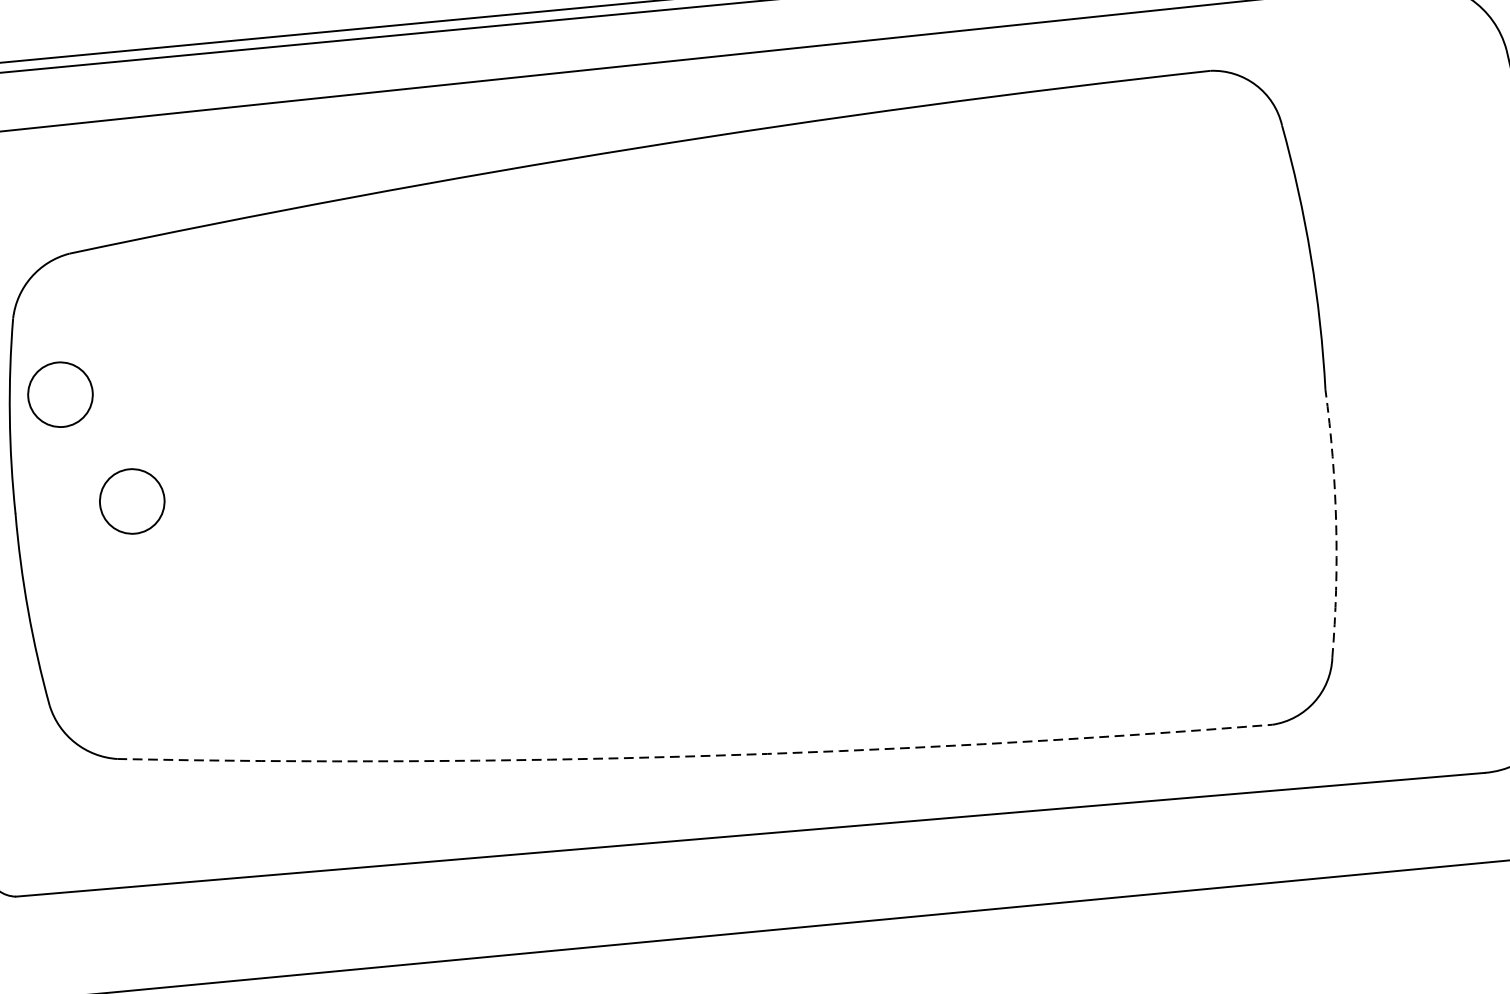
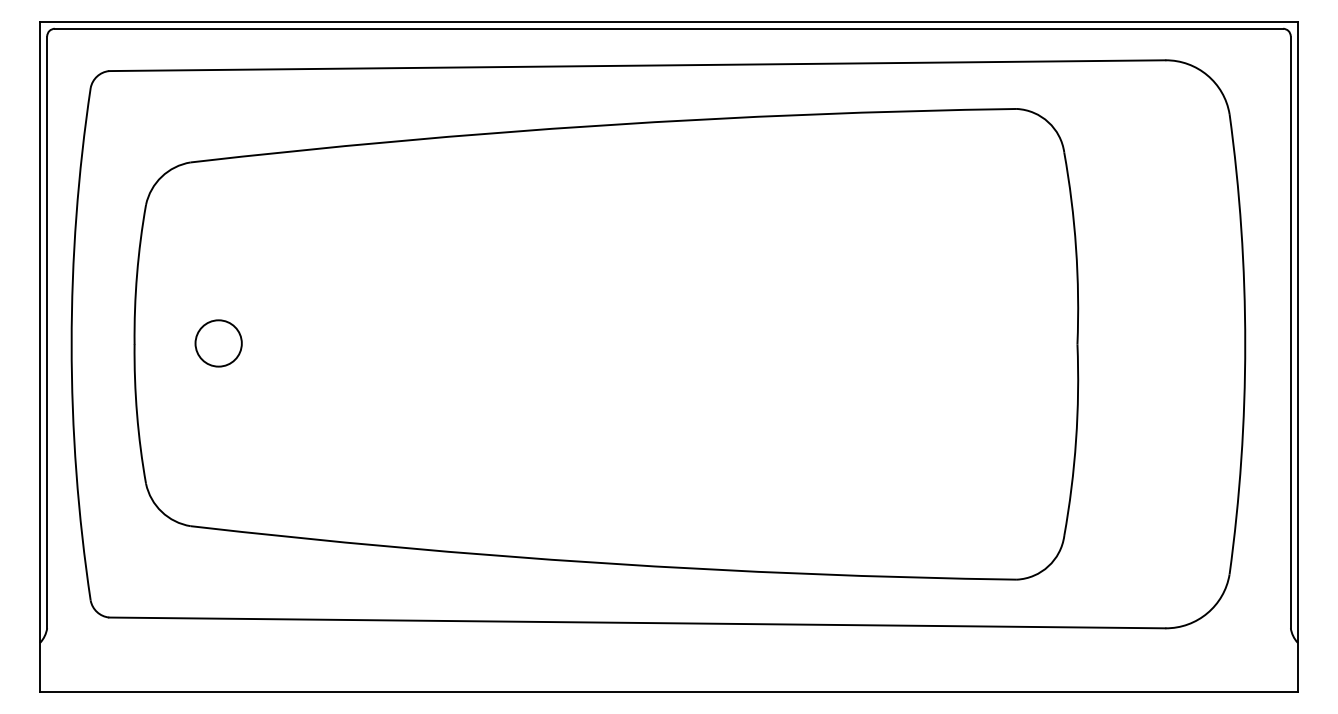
circle: (60, 394) -> (174, 262), removed
arc: (1336, 523) -> (1076, 440), dashed -> solid
arc: (695, 756) -> (603, 563), dashed -> solid

